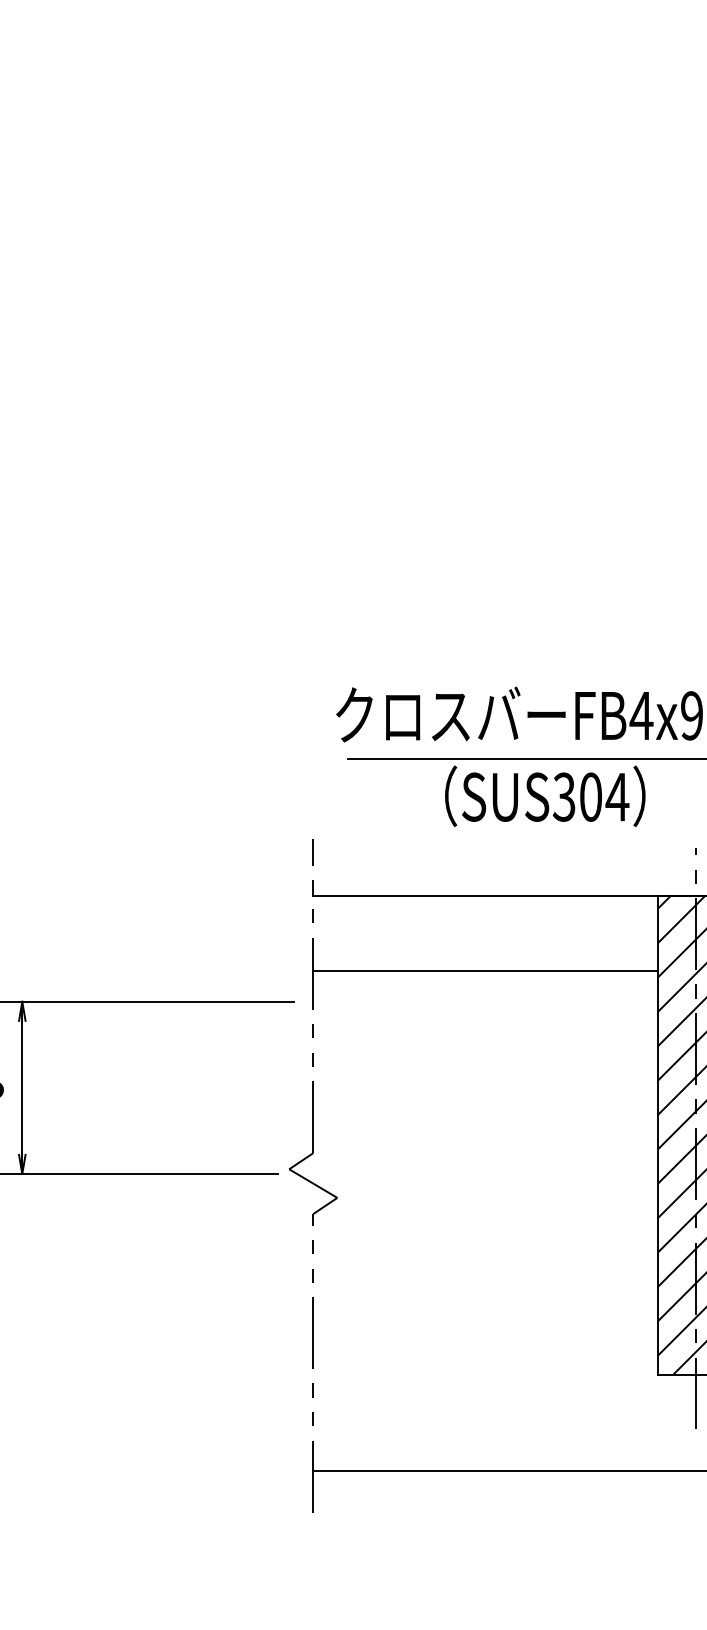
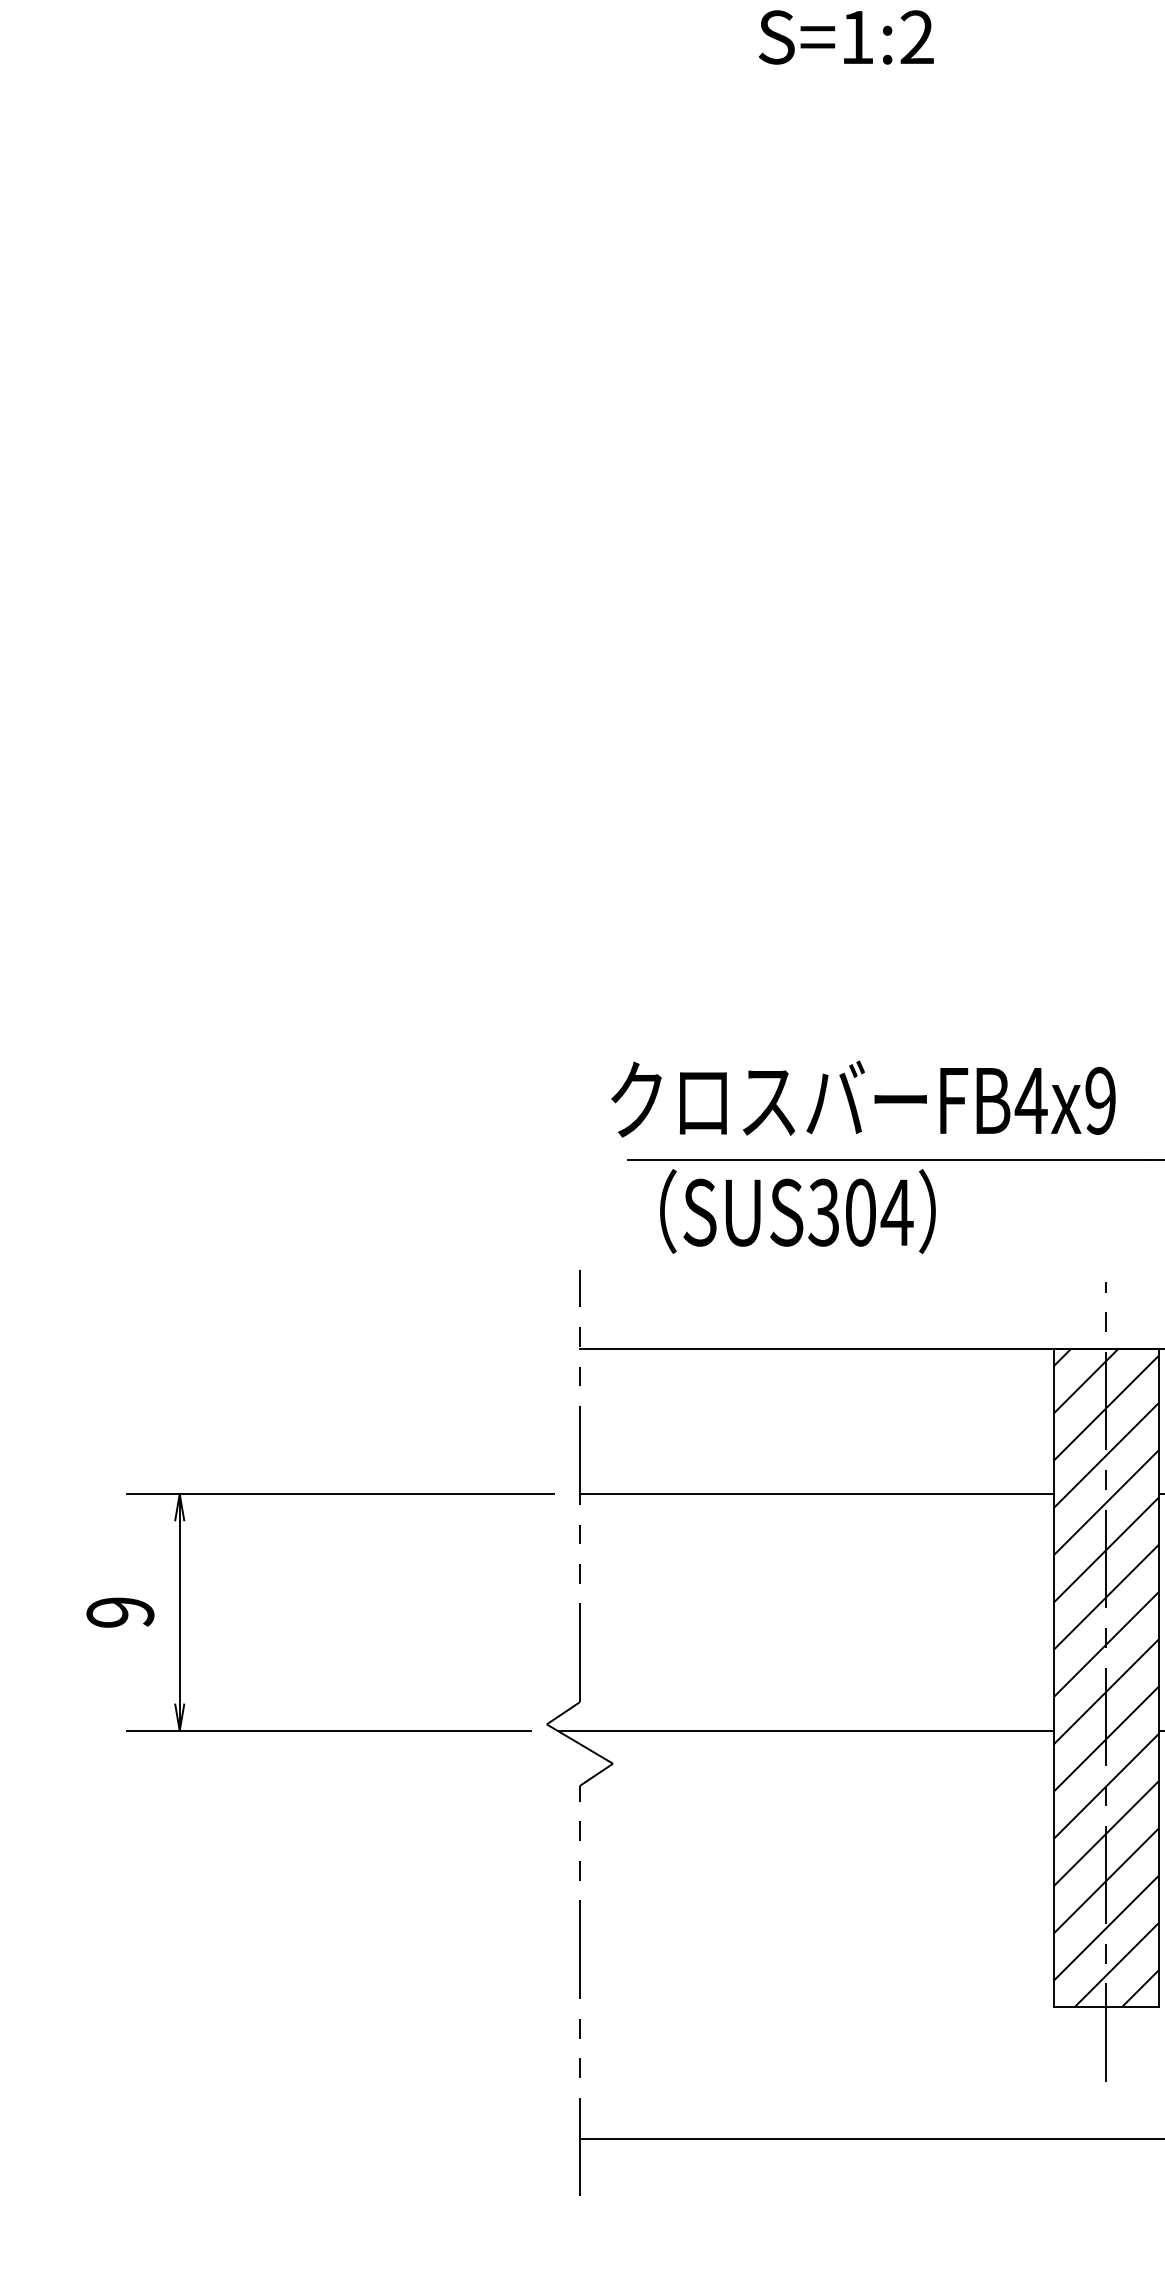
text: (544, 796) -> (797, 1211), moved
line: (485, 971) -> (816, 1494), moved
line: (477, 1173) -> (805, 1730), added

